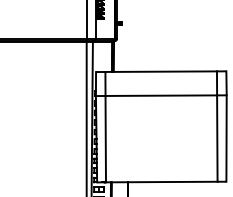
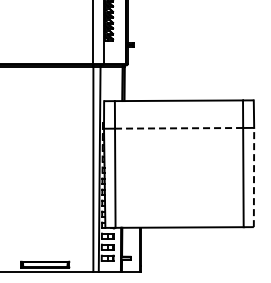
line: (161, 95) -> (179, 128), solid -> dashed
line: (226, 138) -> (254, 177), solid -> dashed

